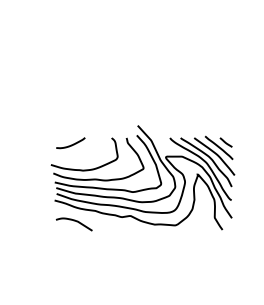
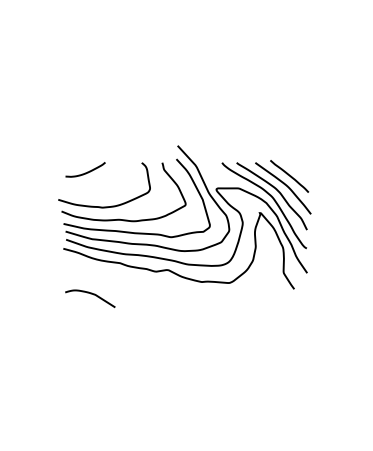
line: (225, 142) -> (298, 168), removed
curve: (74, 221) -> (90, 294), moved

